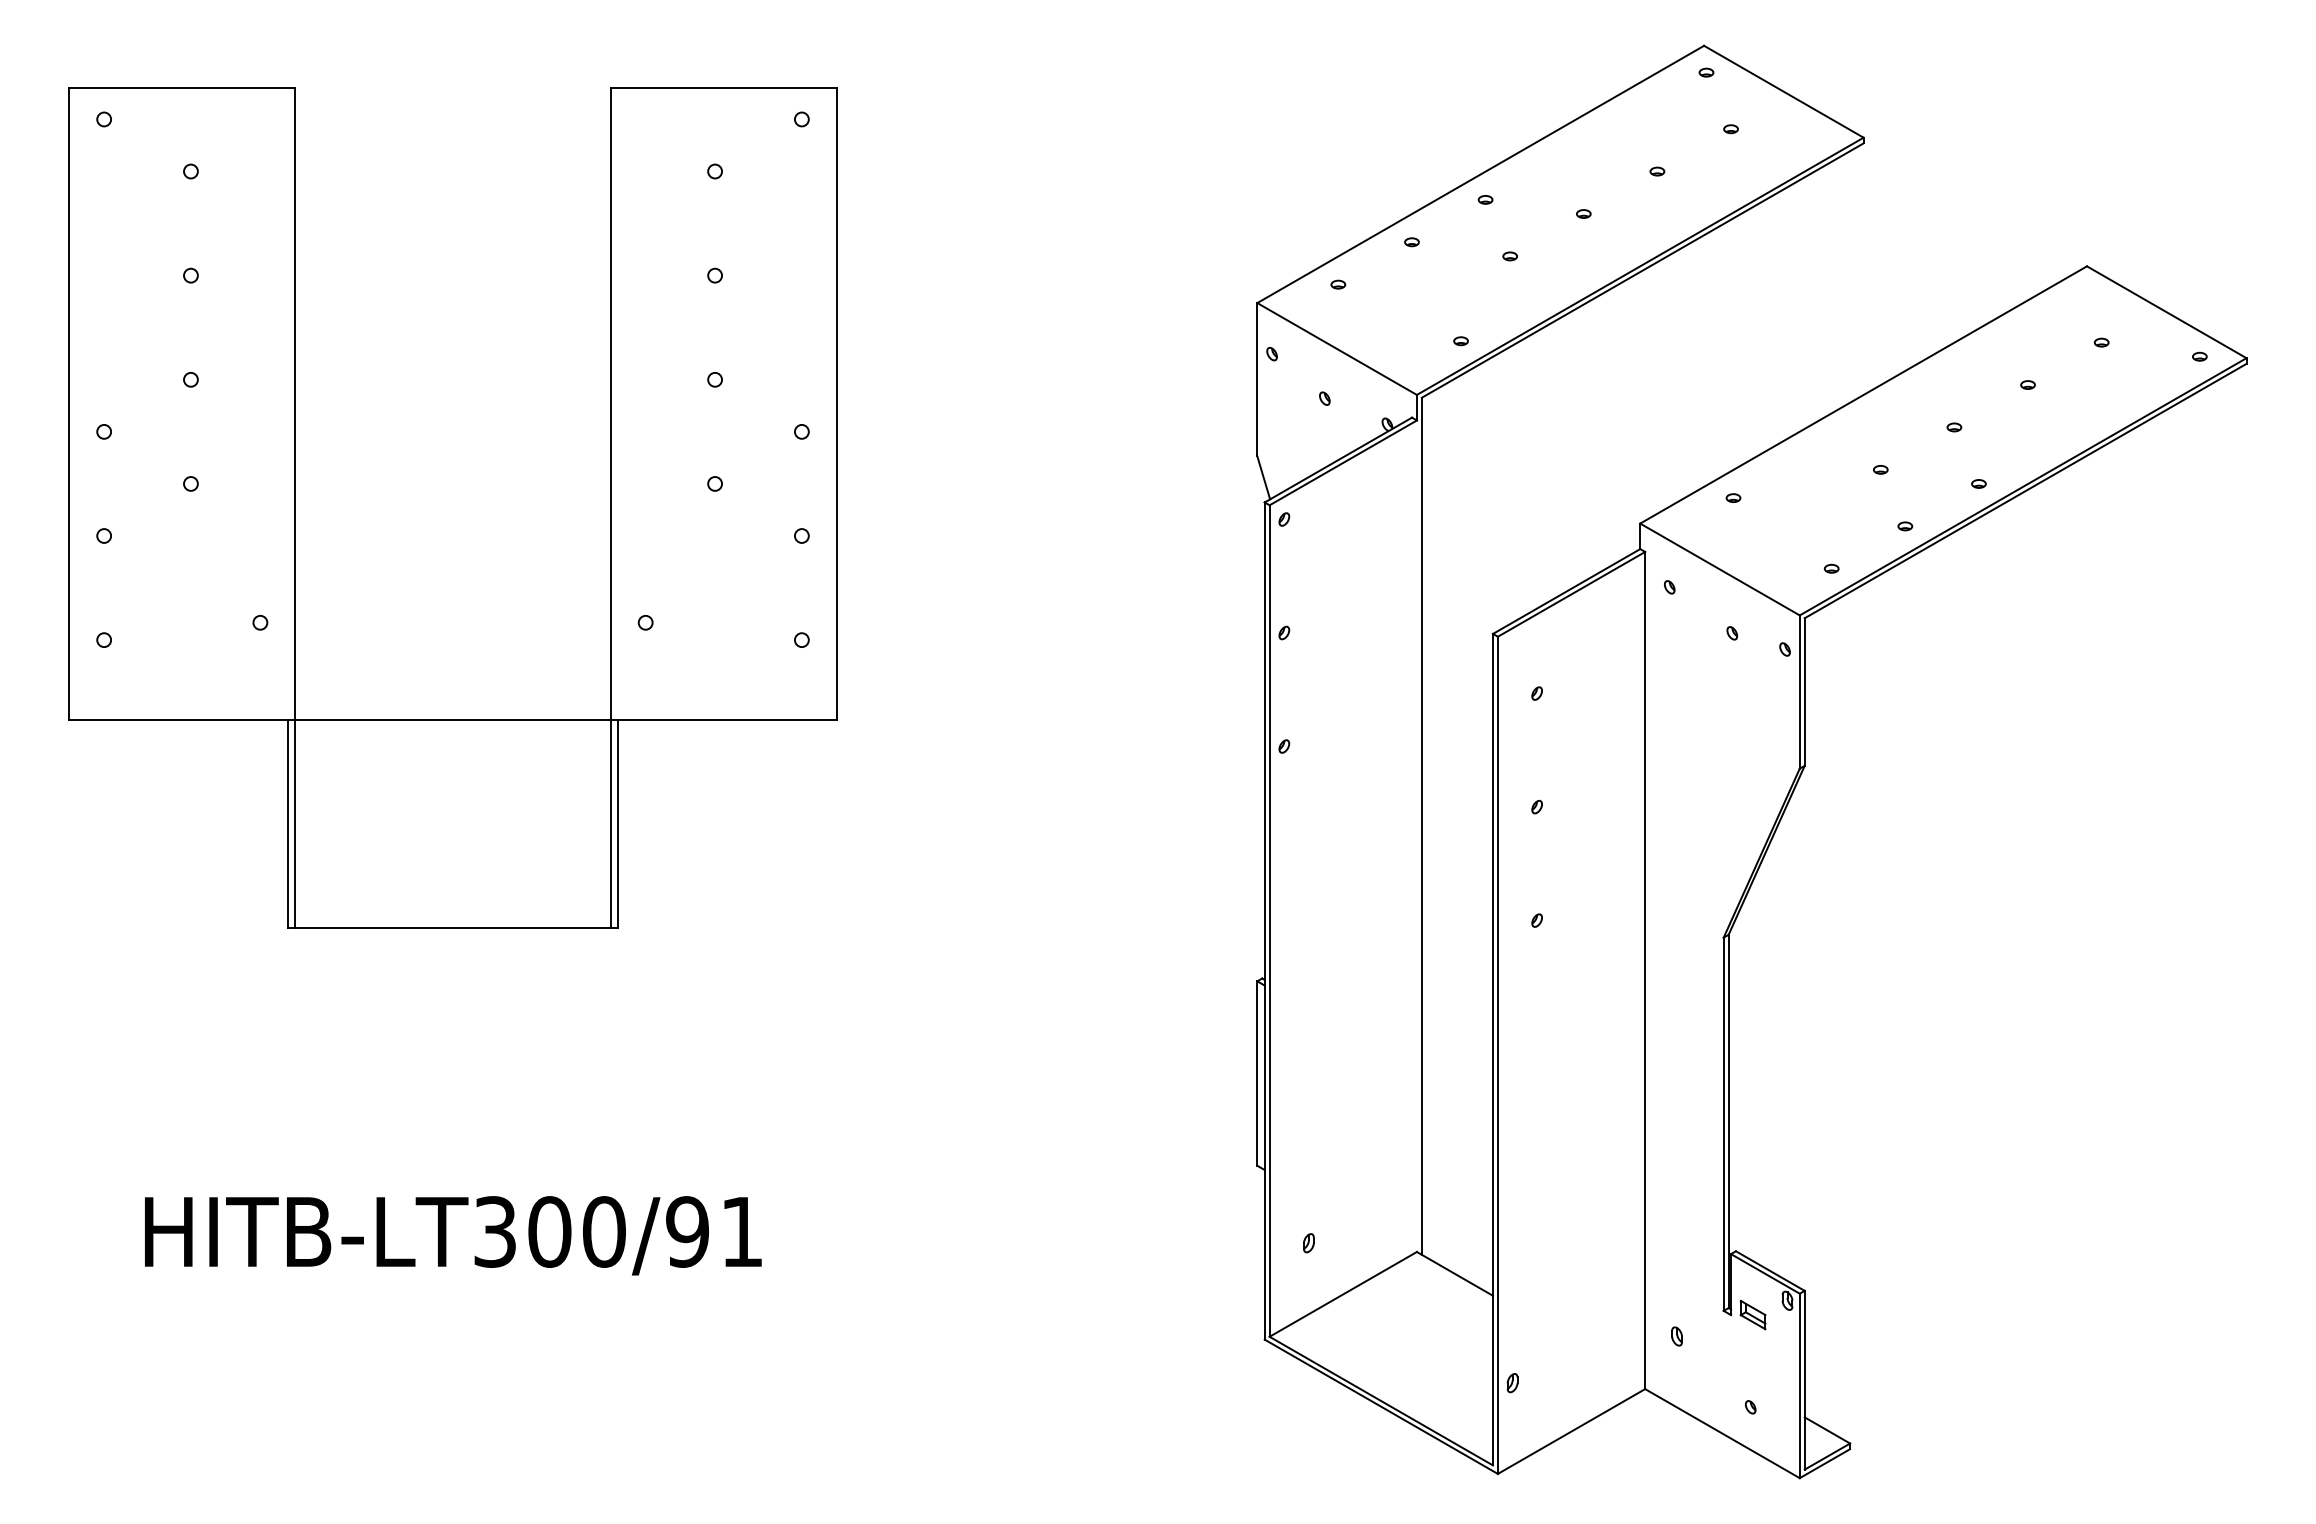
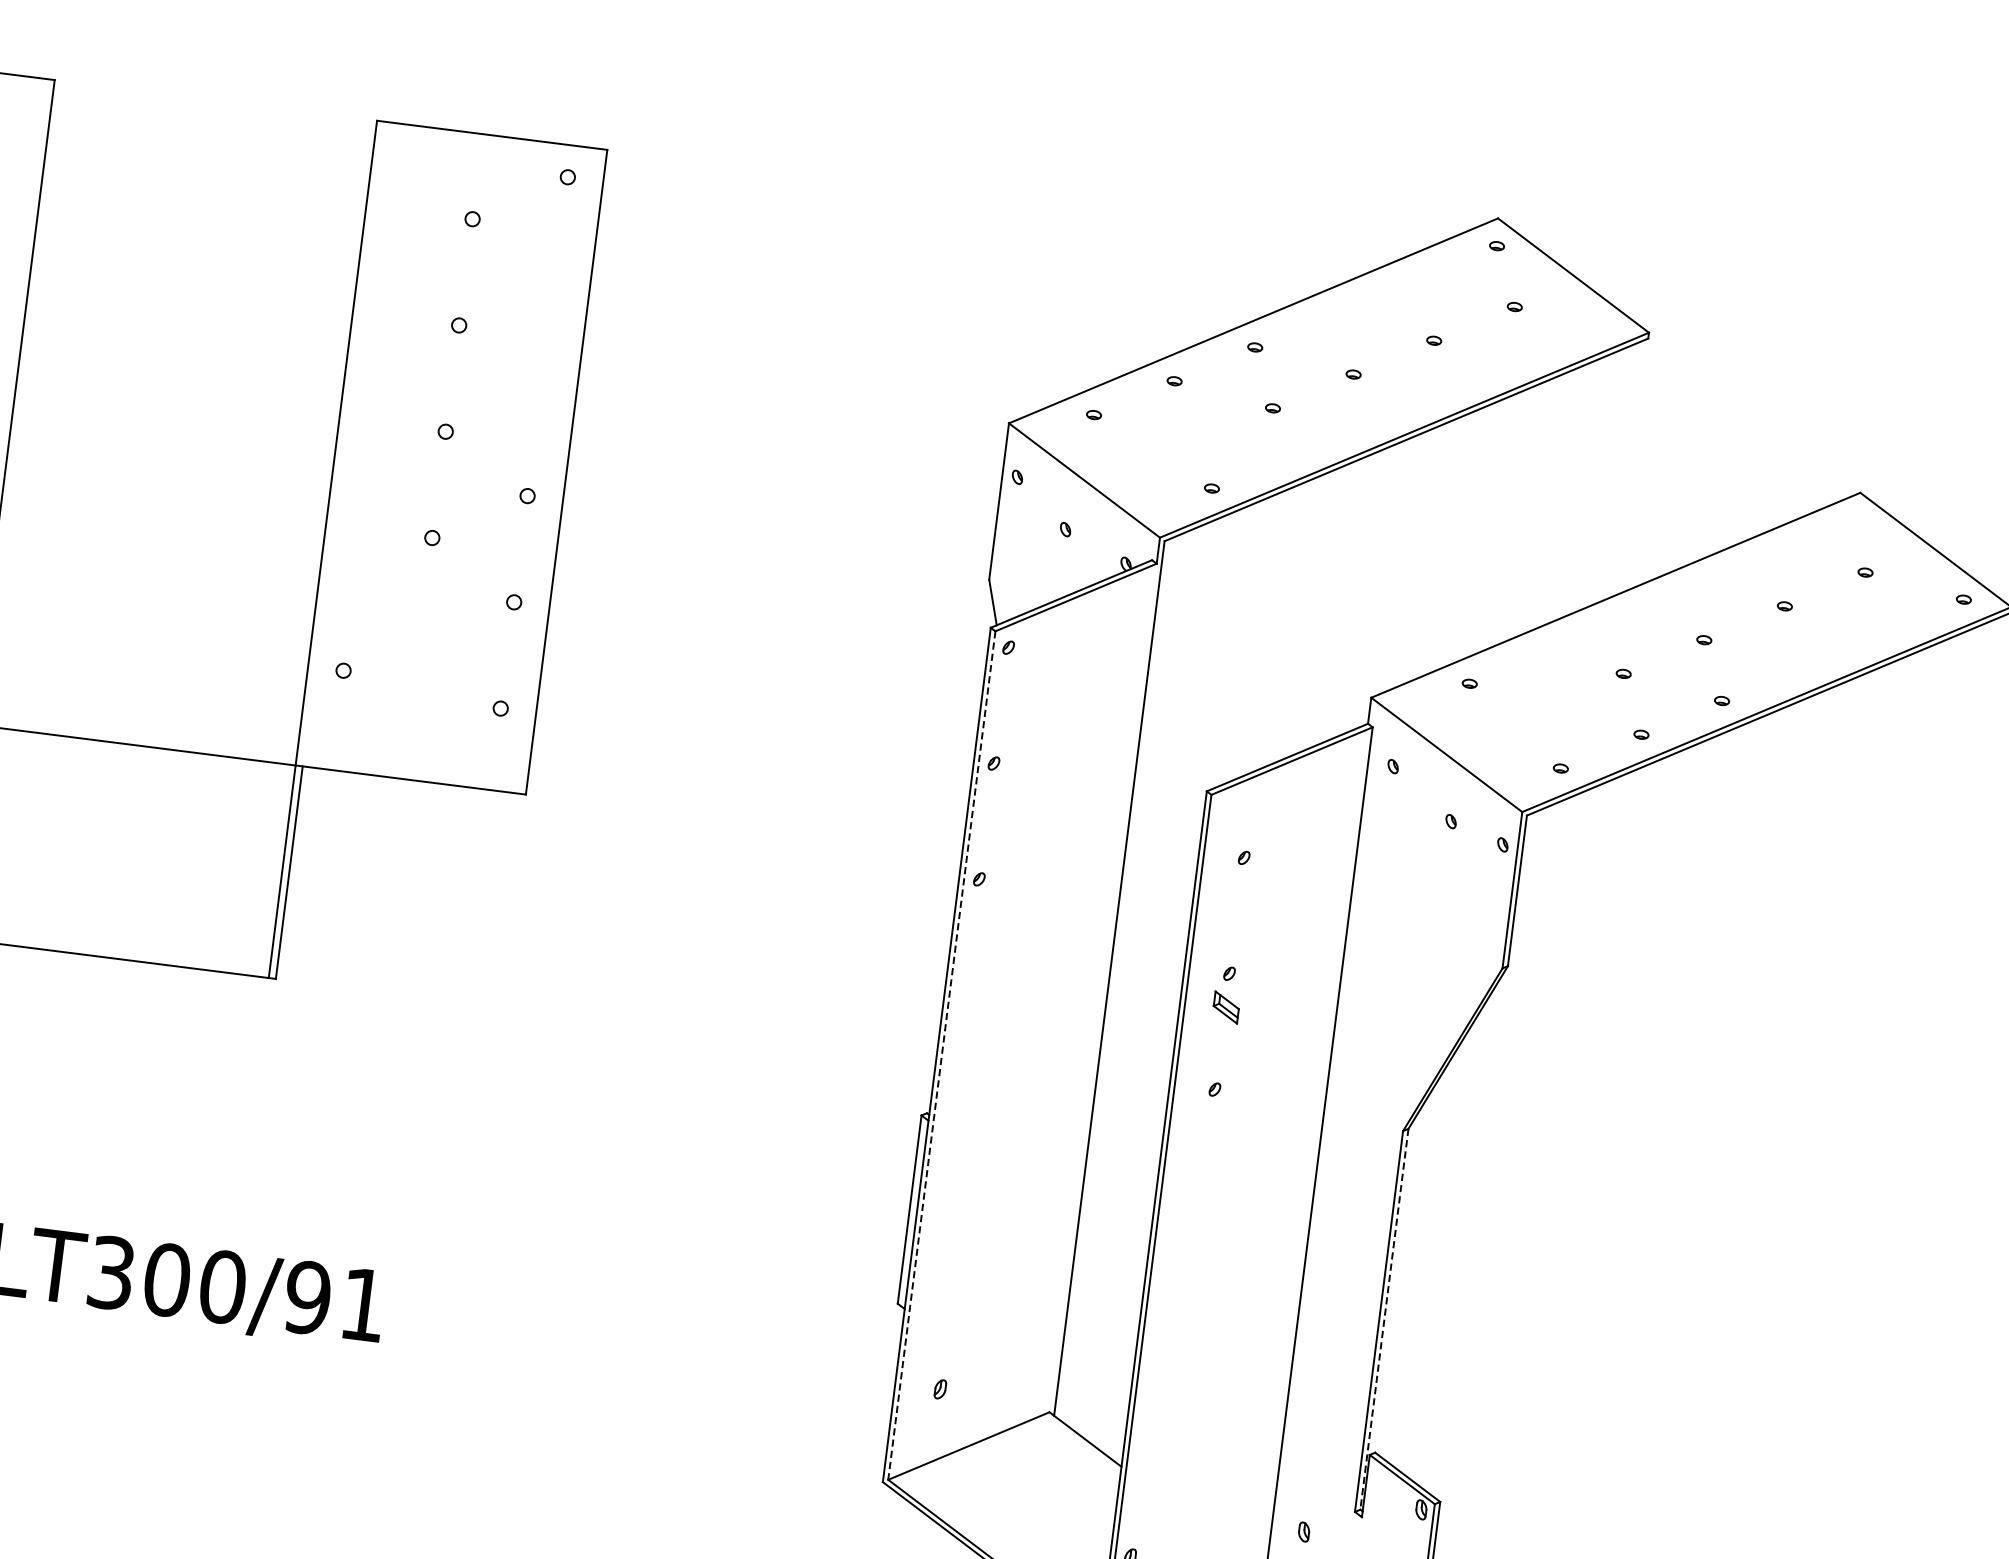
line: (1269, 921) -> (941, 1056), solid -> dashed
line: (1728, 1121) -> (1384, 1319), solid -> dashed
part: (1752, 1314) -> (1225, 1006), moved

